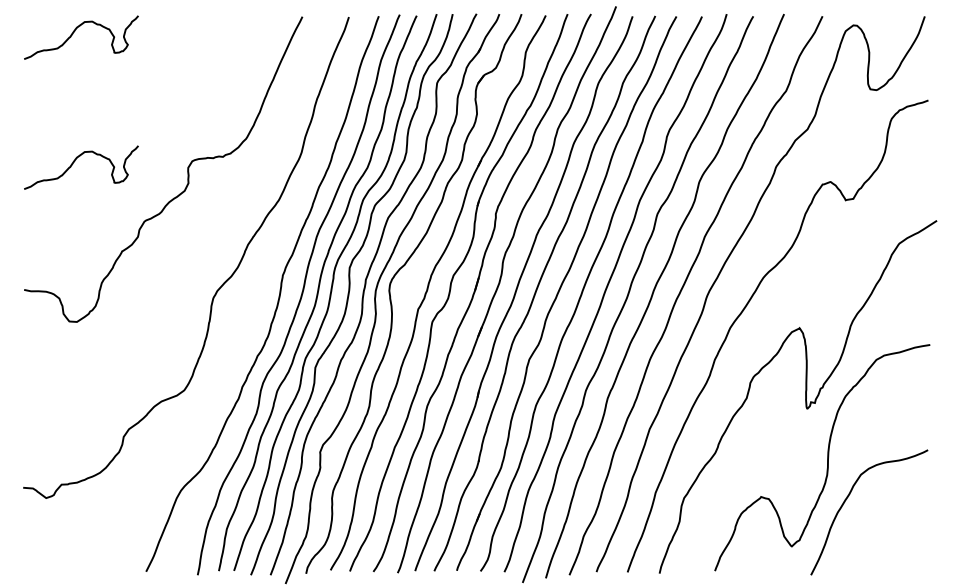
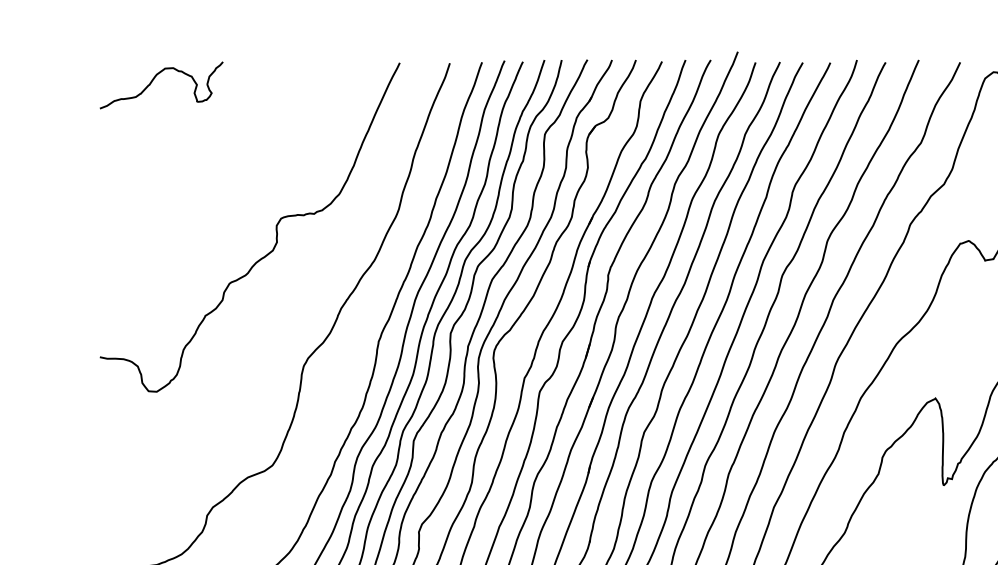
curve: (75, 161) -> (155, 218), removed

